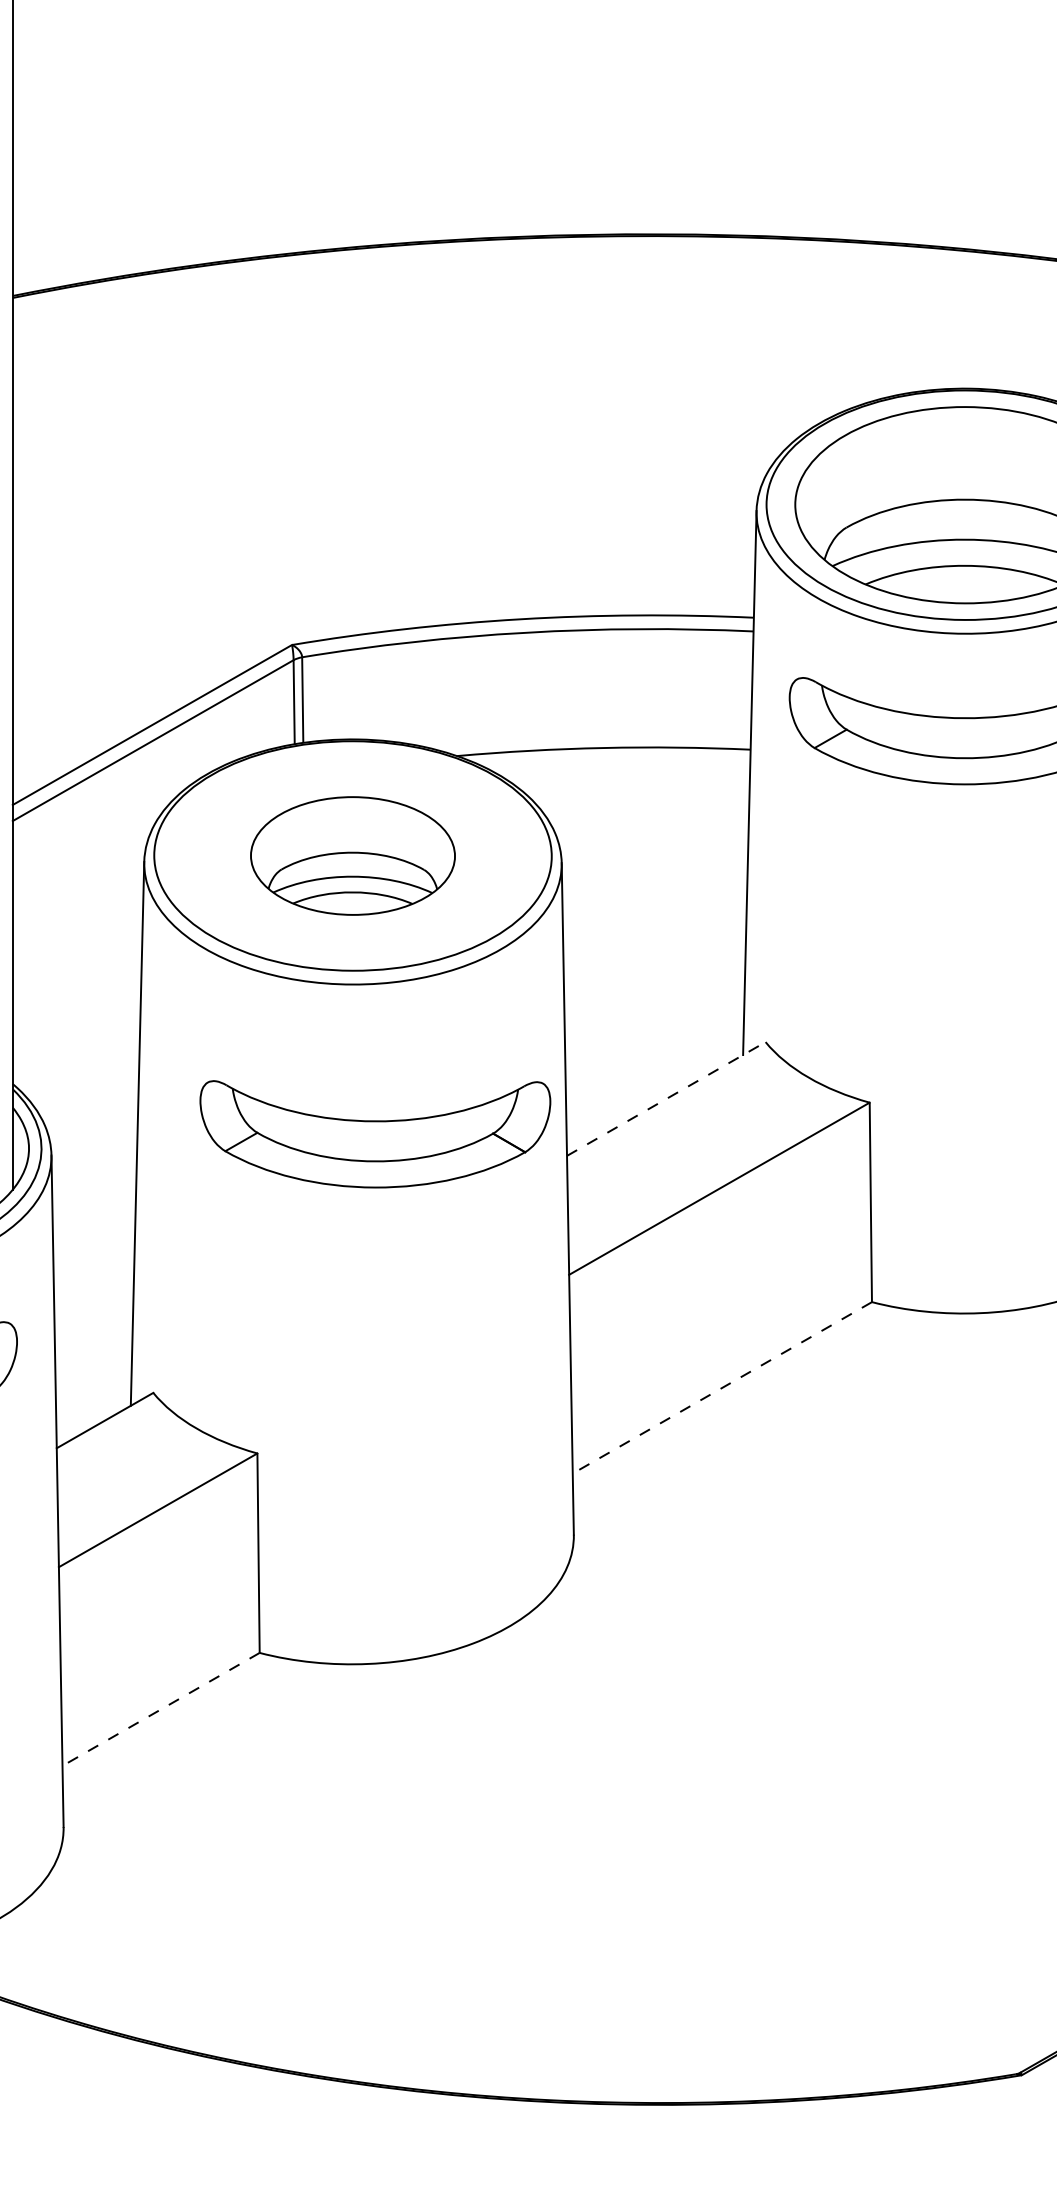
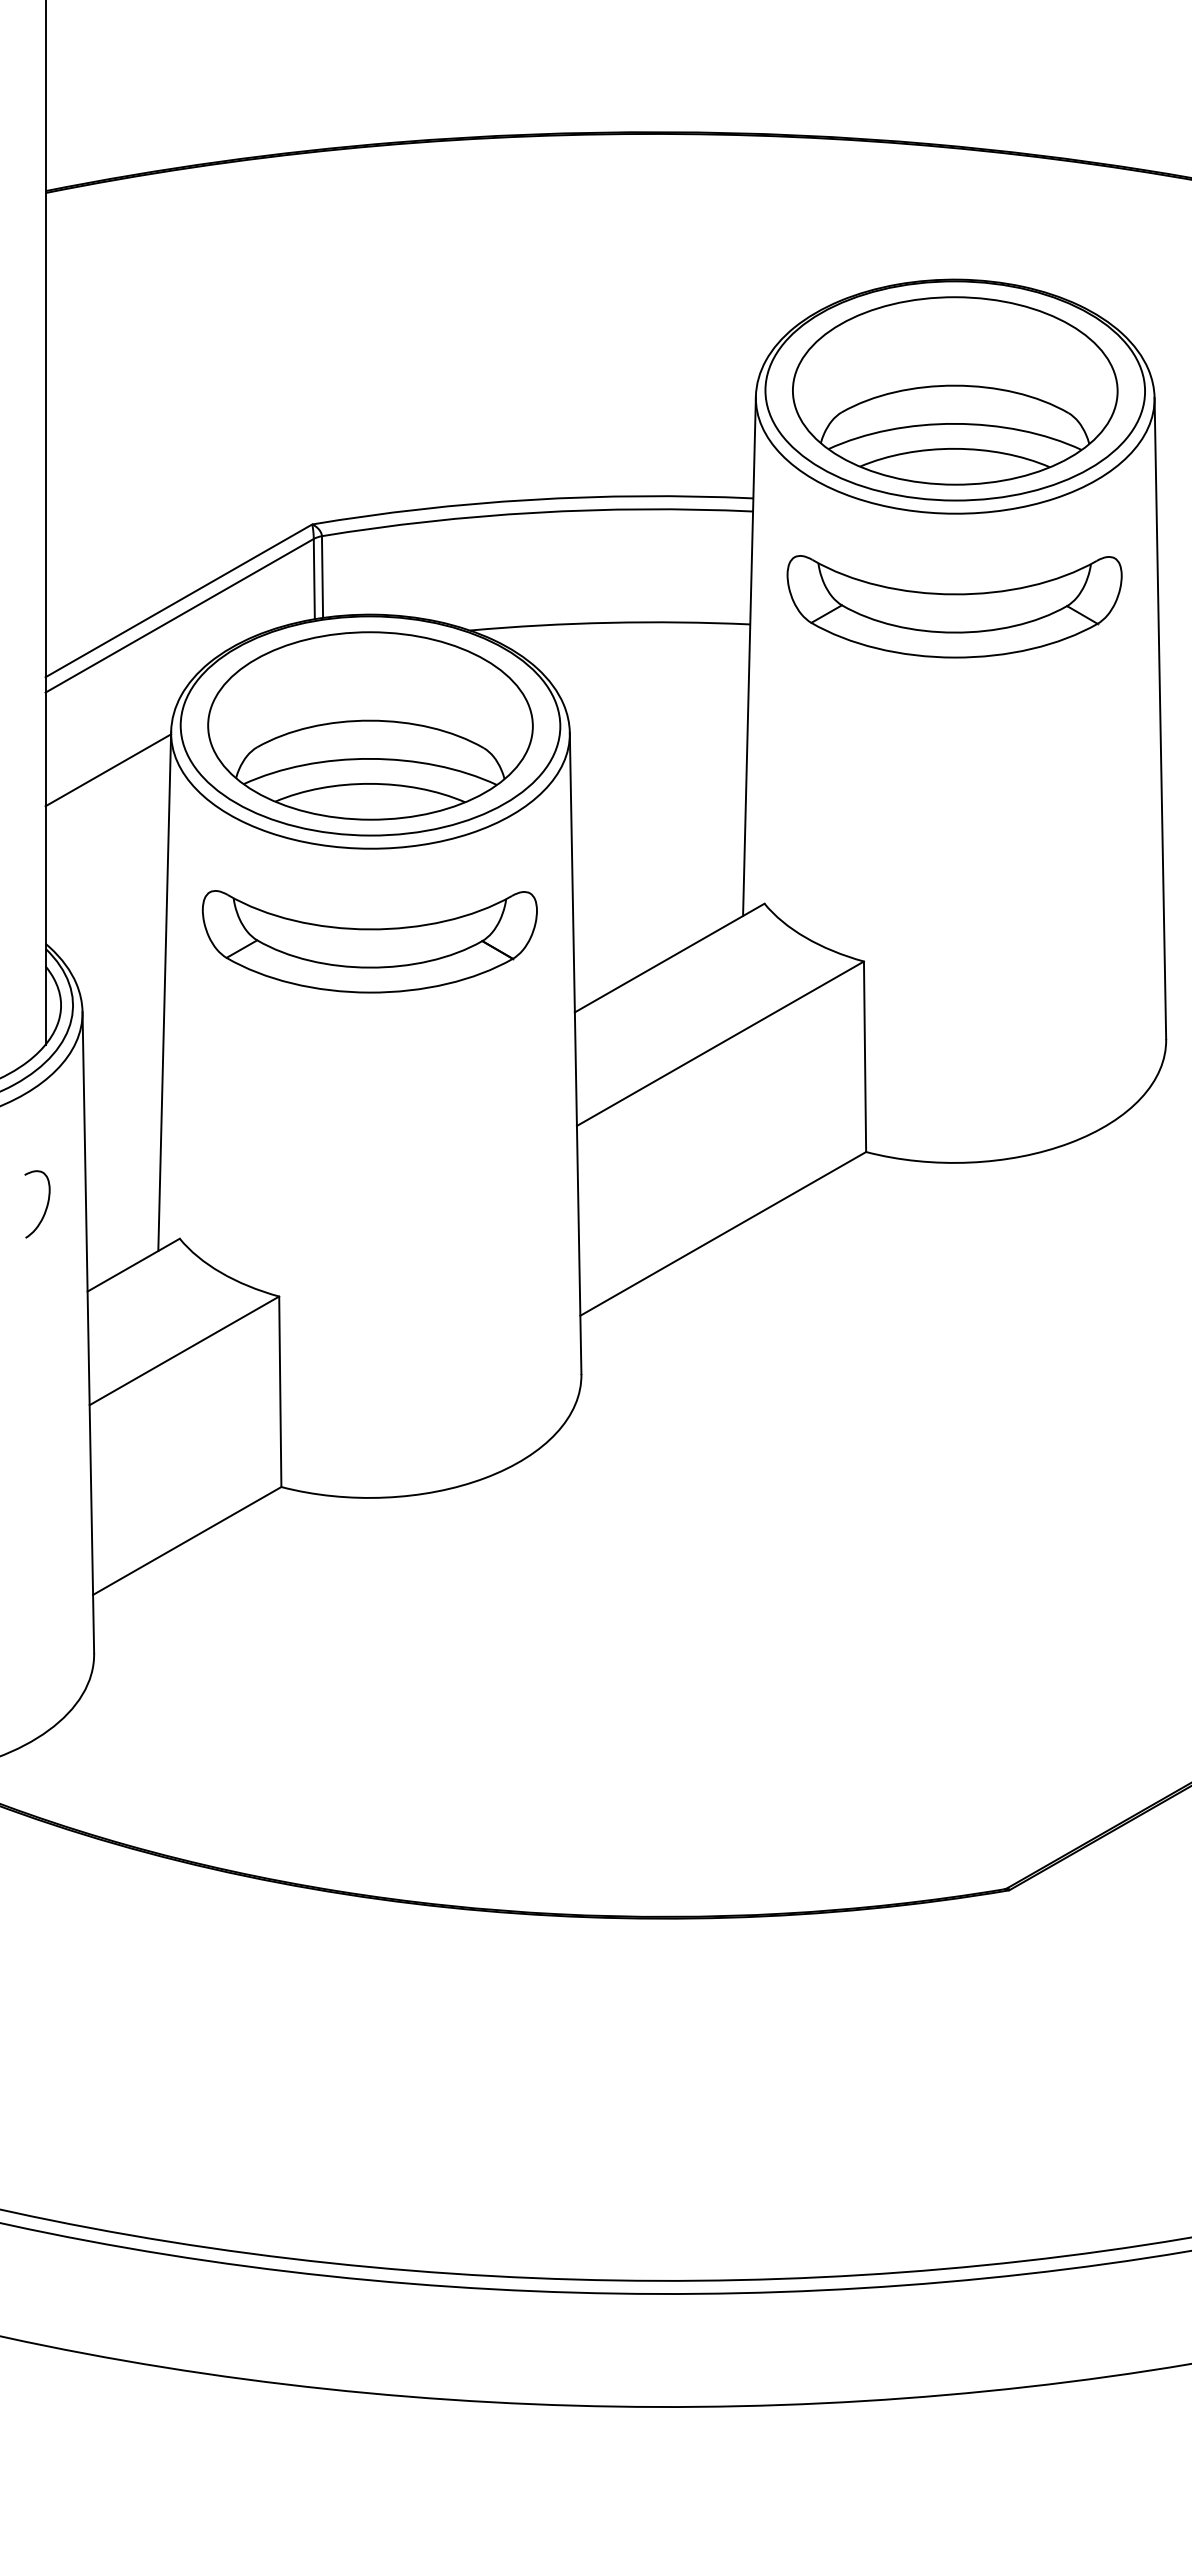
part: (352, 855) -> (370, 725), size x1.67
line: (78, 902) -> (108, 770), added
line: (667, 1098) -> (670, 957), dashed -> solid
part: (374, 1134) -> (369, 941), moved
line: (722, 1387) -> (723, 1233), dashed -> solid
line: (161, 1708) -> (187, 1540), dashed -> solid

